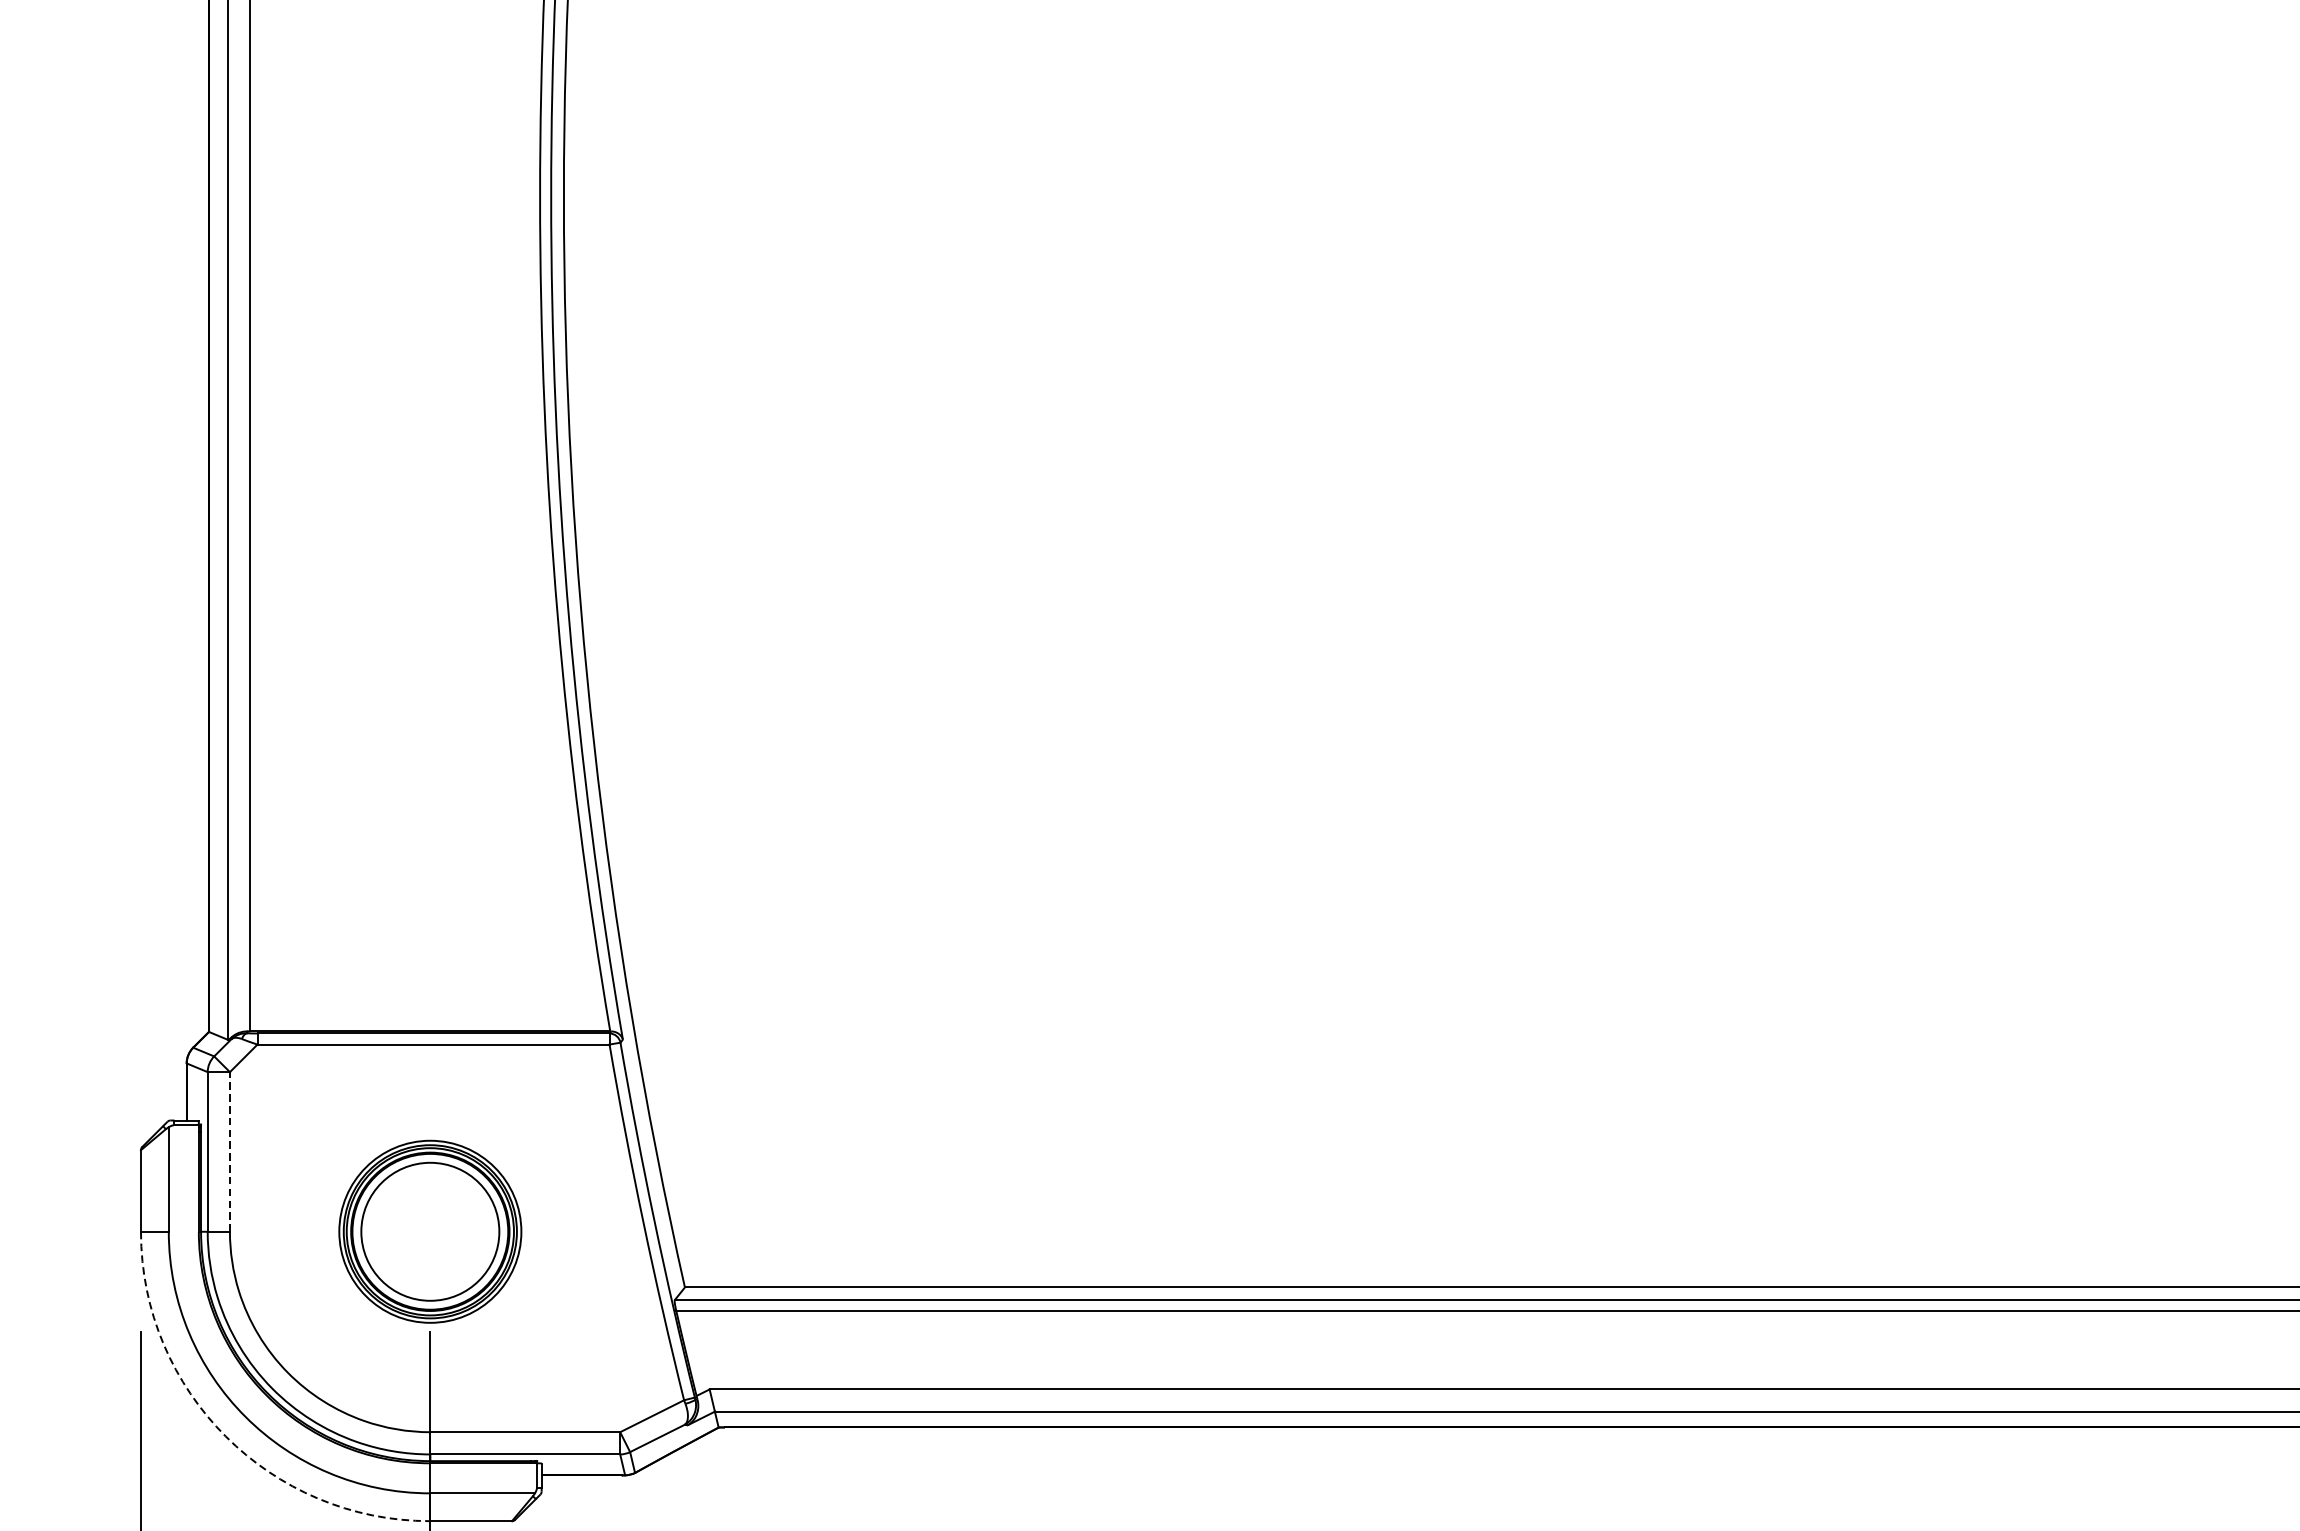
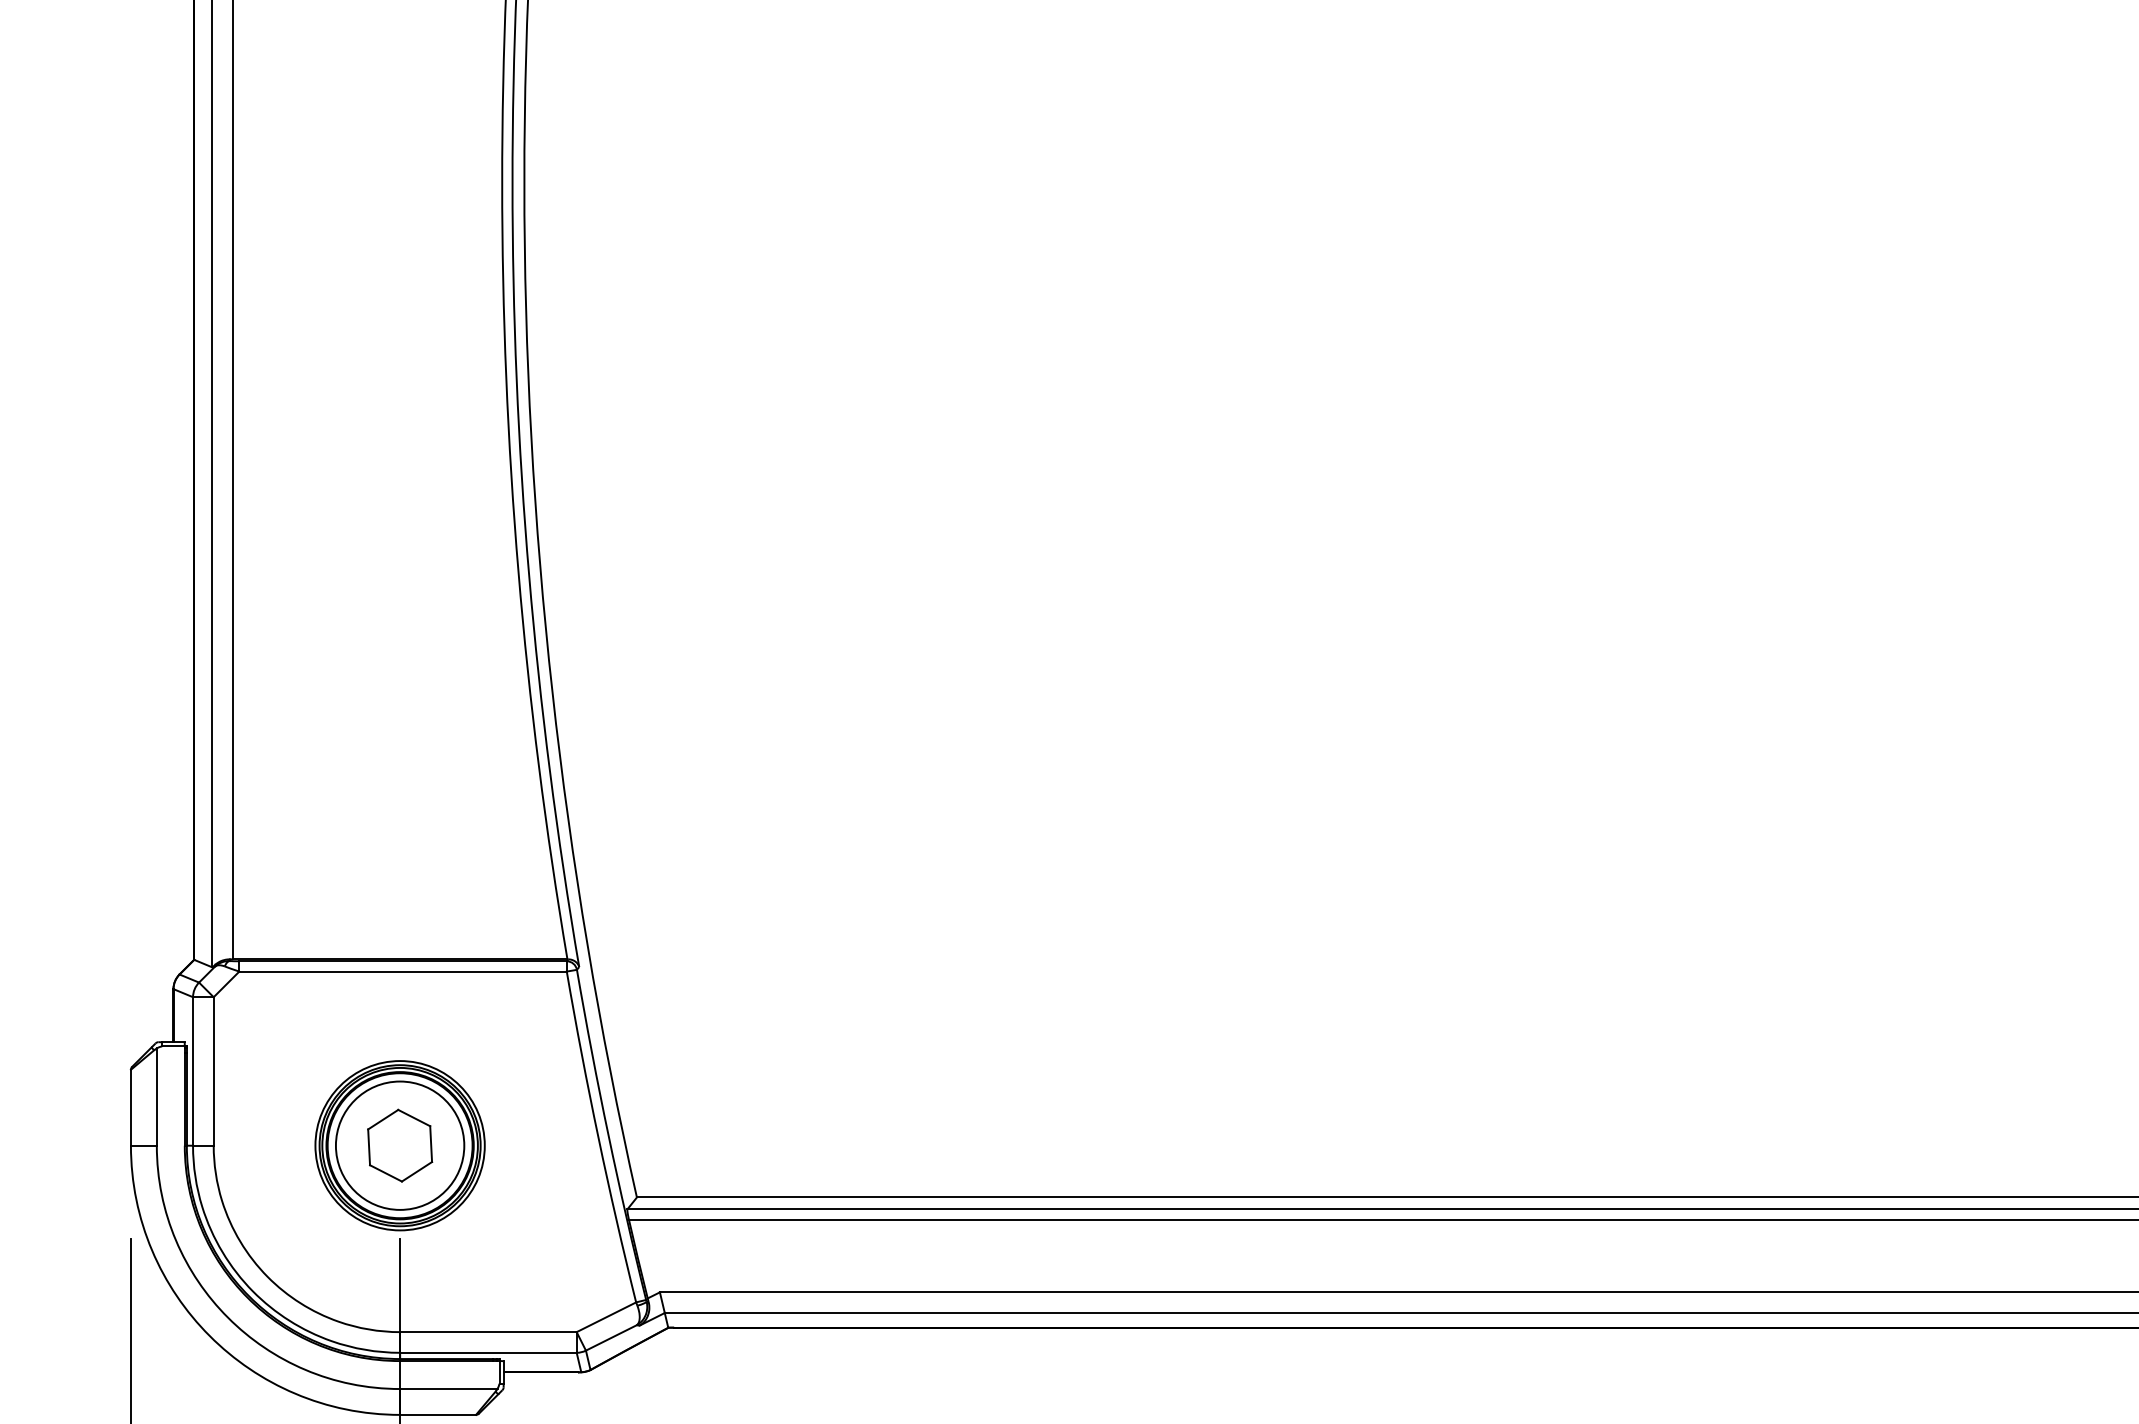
line: (229, 1150) -> (213, 1070), dashed -> solid
part: (430, 1231) -> (400, 1145), added
arc: (225, 1436) -> (209, 1336), dashed -> solid

